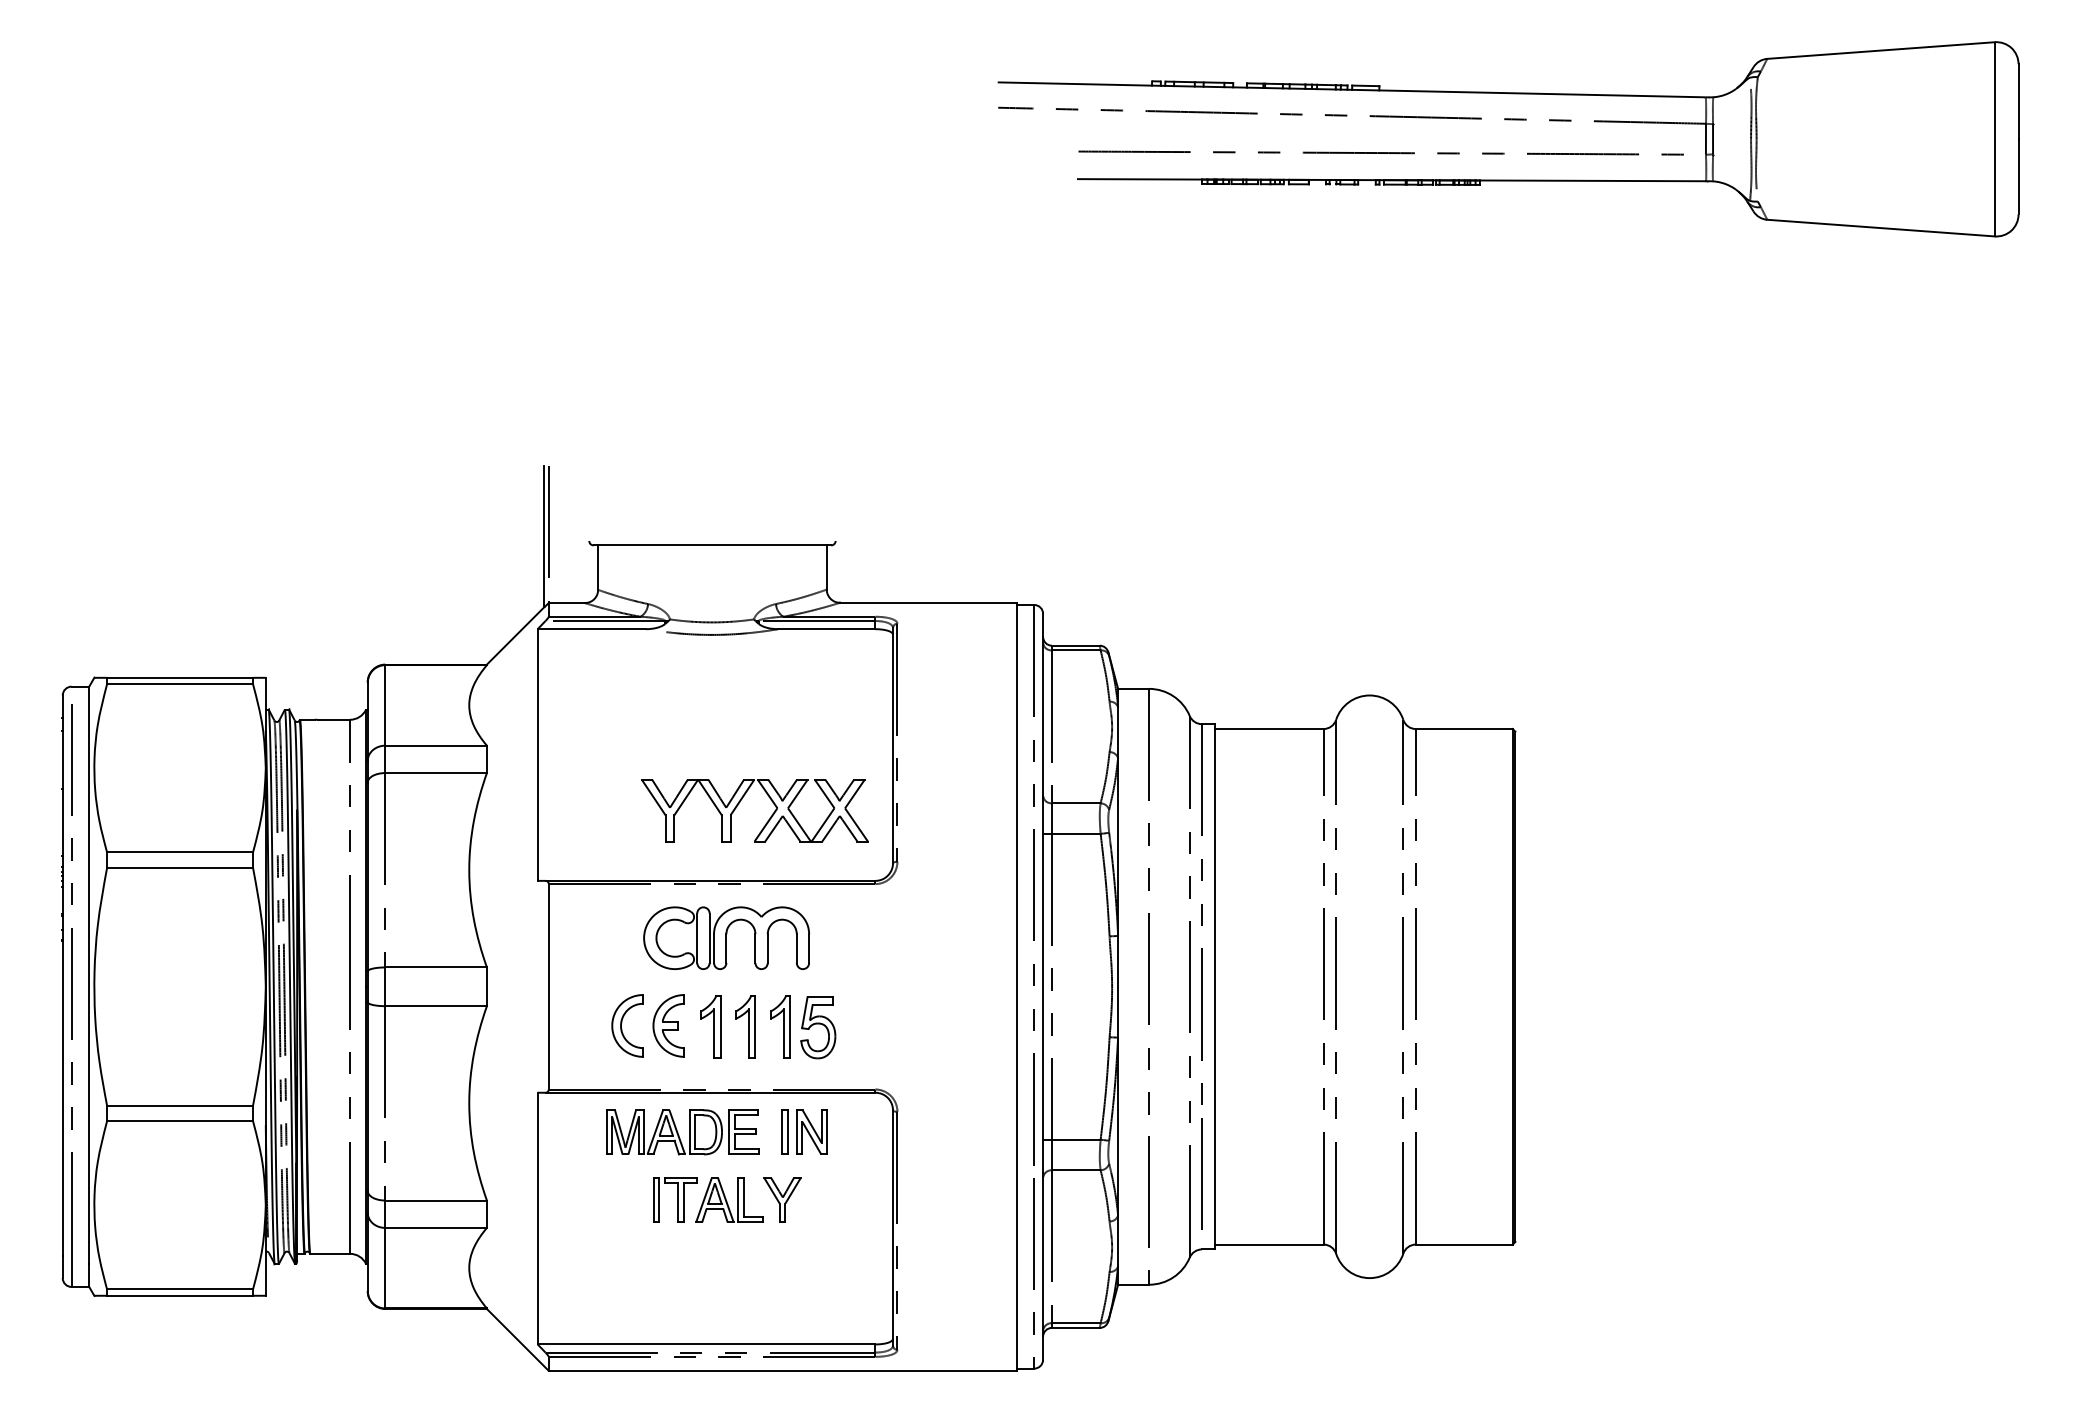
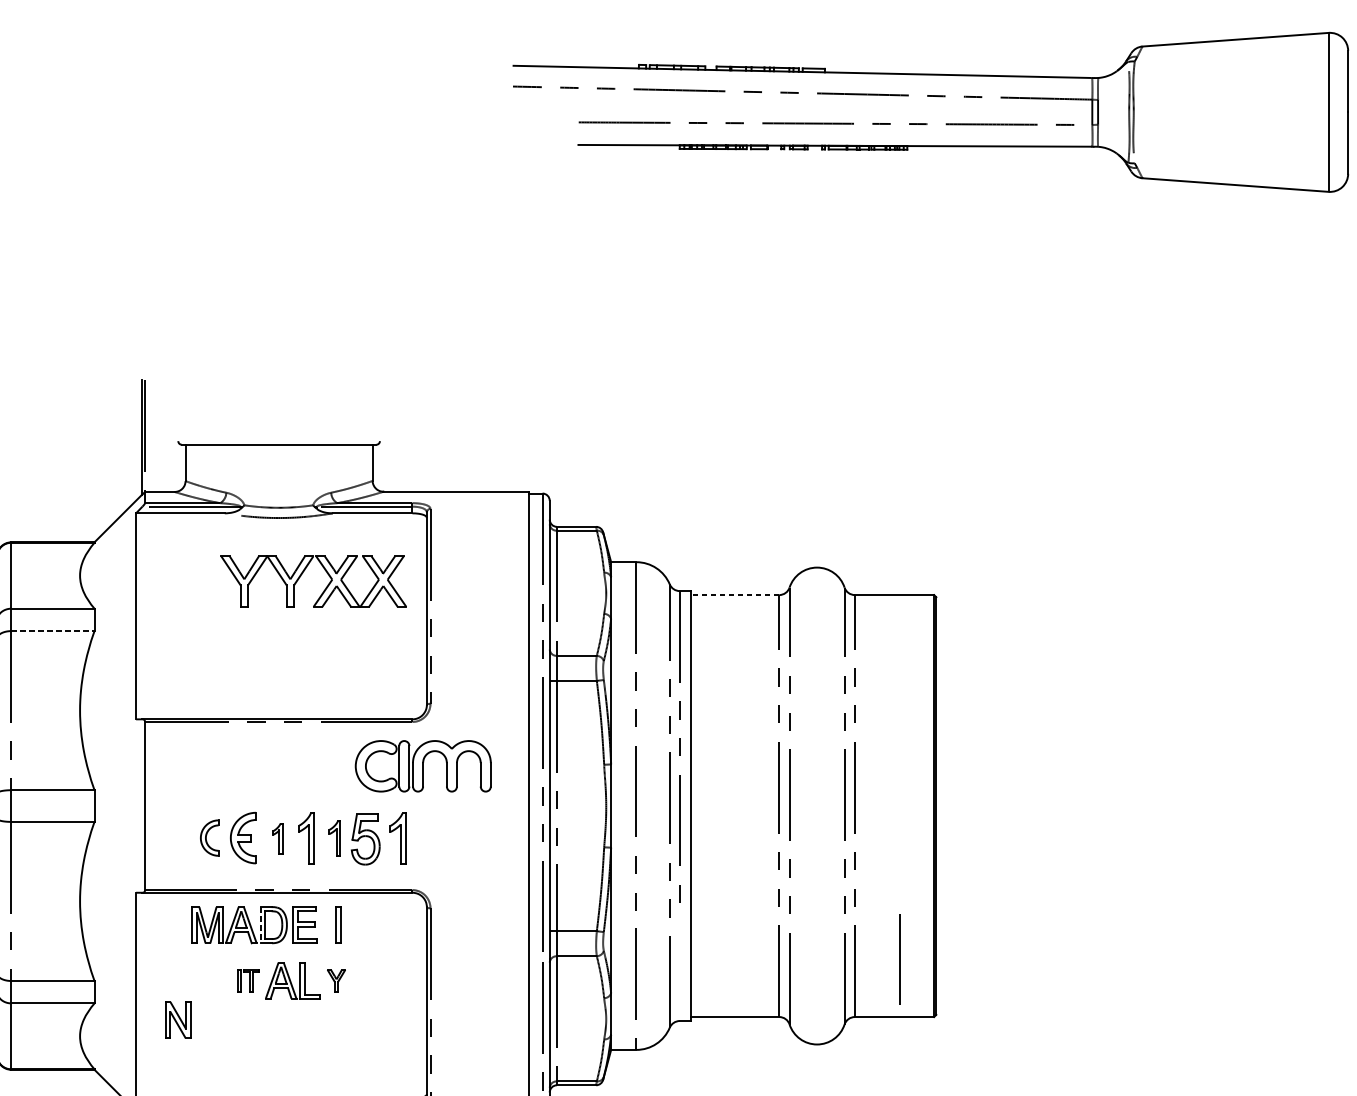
line: (1268, 729) -> (734, 595), solid -> dashed
line: (436, 773) -> (53, 631), solid -> dashed
part: (740, 802) -> (302, 574), moved
part: (726, 937) -> (423, 765), moved
part: (627, 1025) -> (209, 837), size x0.7
part: (710, 1026) -> (277, 838), size x0.6
part: (780, 1026) -> (334, 838), size x0.7
part: (857, 1026) -> (397, 838), added
part: (811, 1131) -> (177, 1019), moved
line: (689, 1132) -> (260, 925), solid -> dashed
line: (1201, 1173) -> (899, 958), moved
part: (675, 1199) -> (248, 980), size x0.6
part: (782, 1199) -> (336, 980), size x0.6

